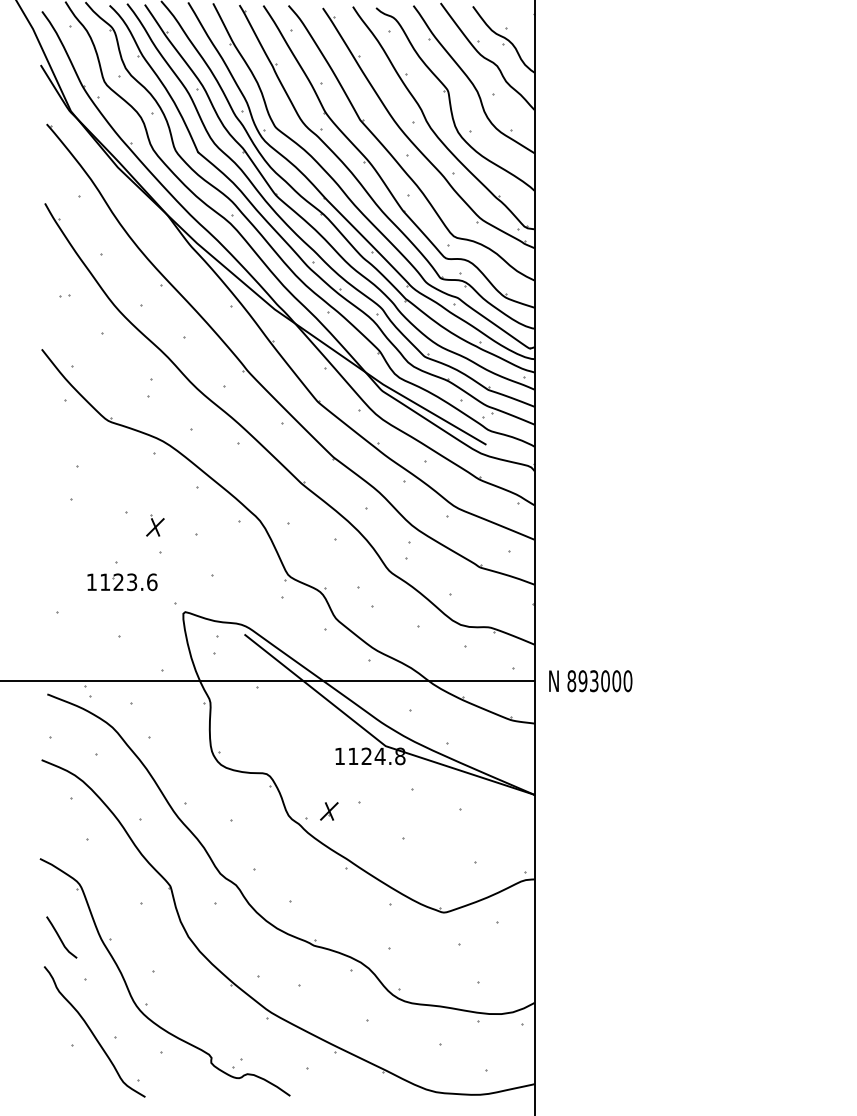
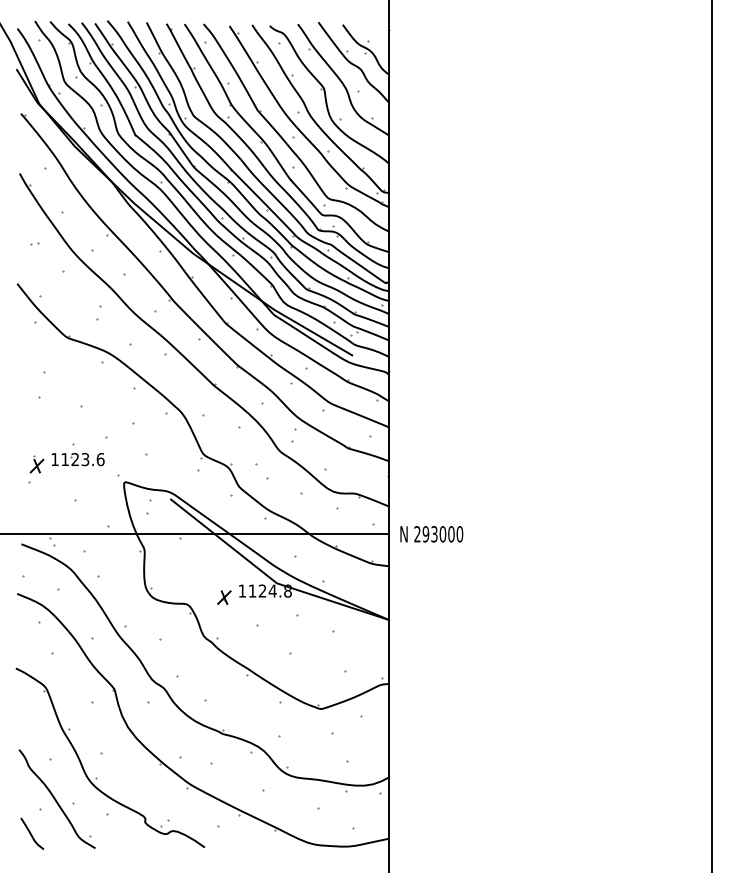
part: (154, 525) -> (36, 464), moved
text: (571, 681) -> (417, 534), 893000 -> 293000
part: (329, 811) -> (224, 597), moved
curve: (60, 937) -> (31, 833), moved

